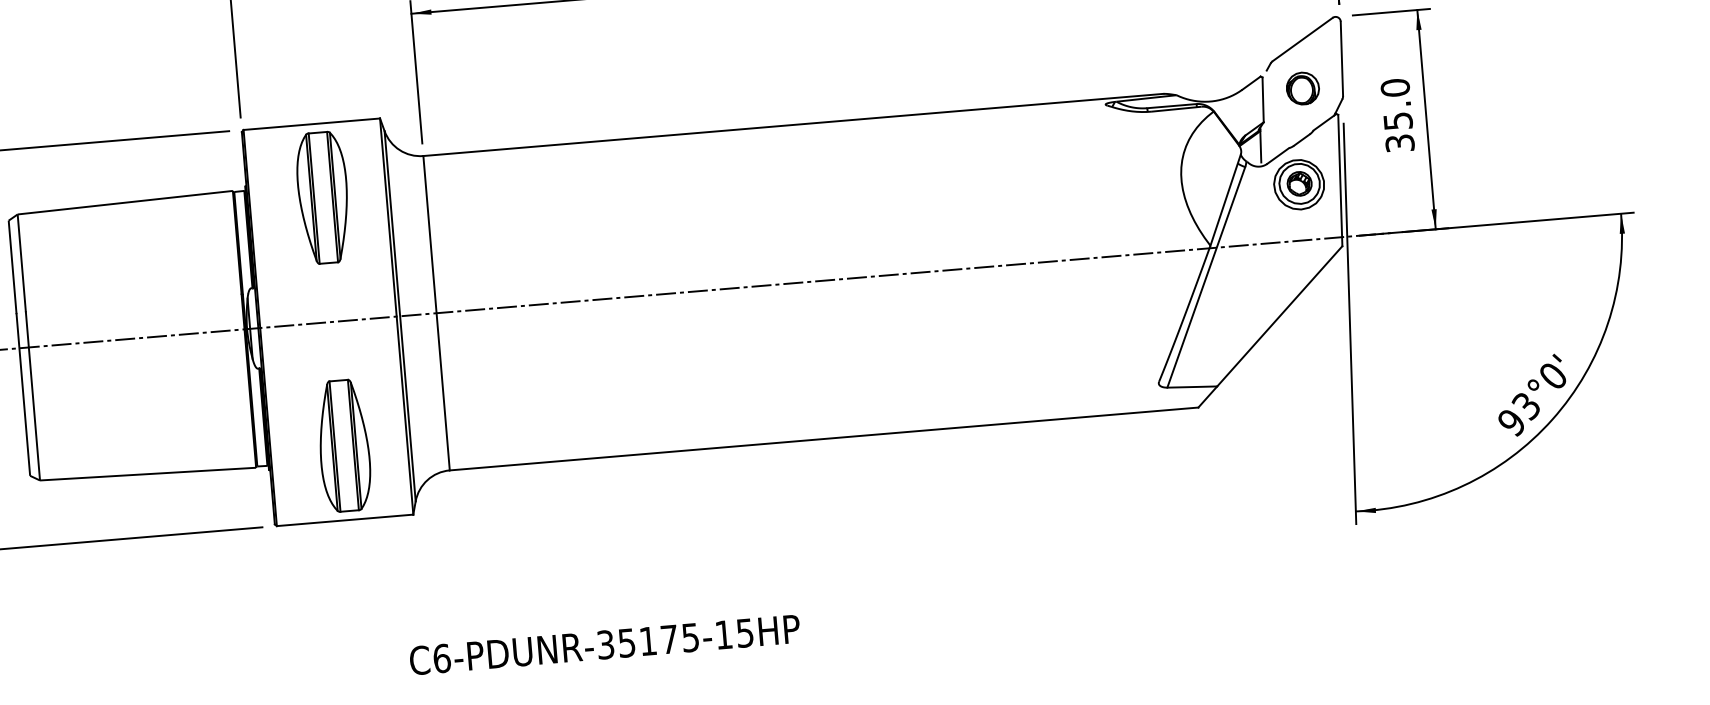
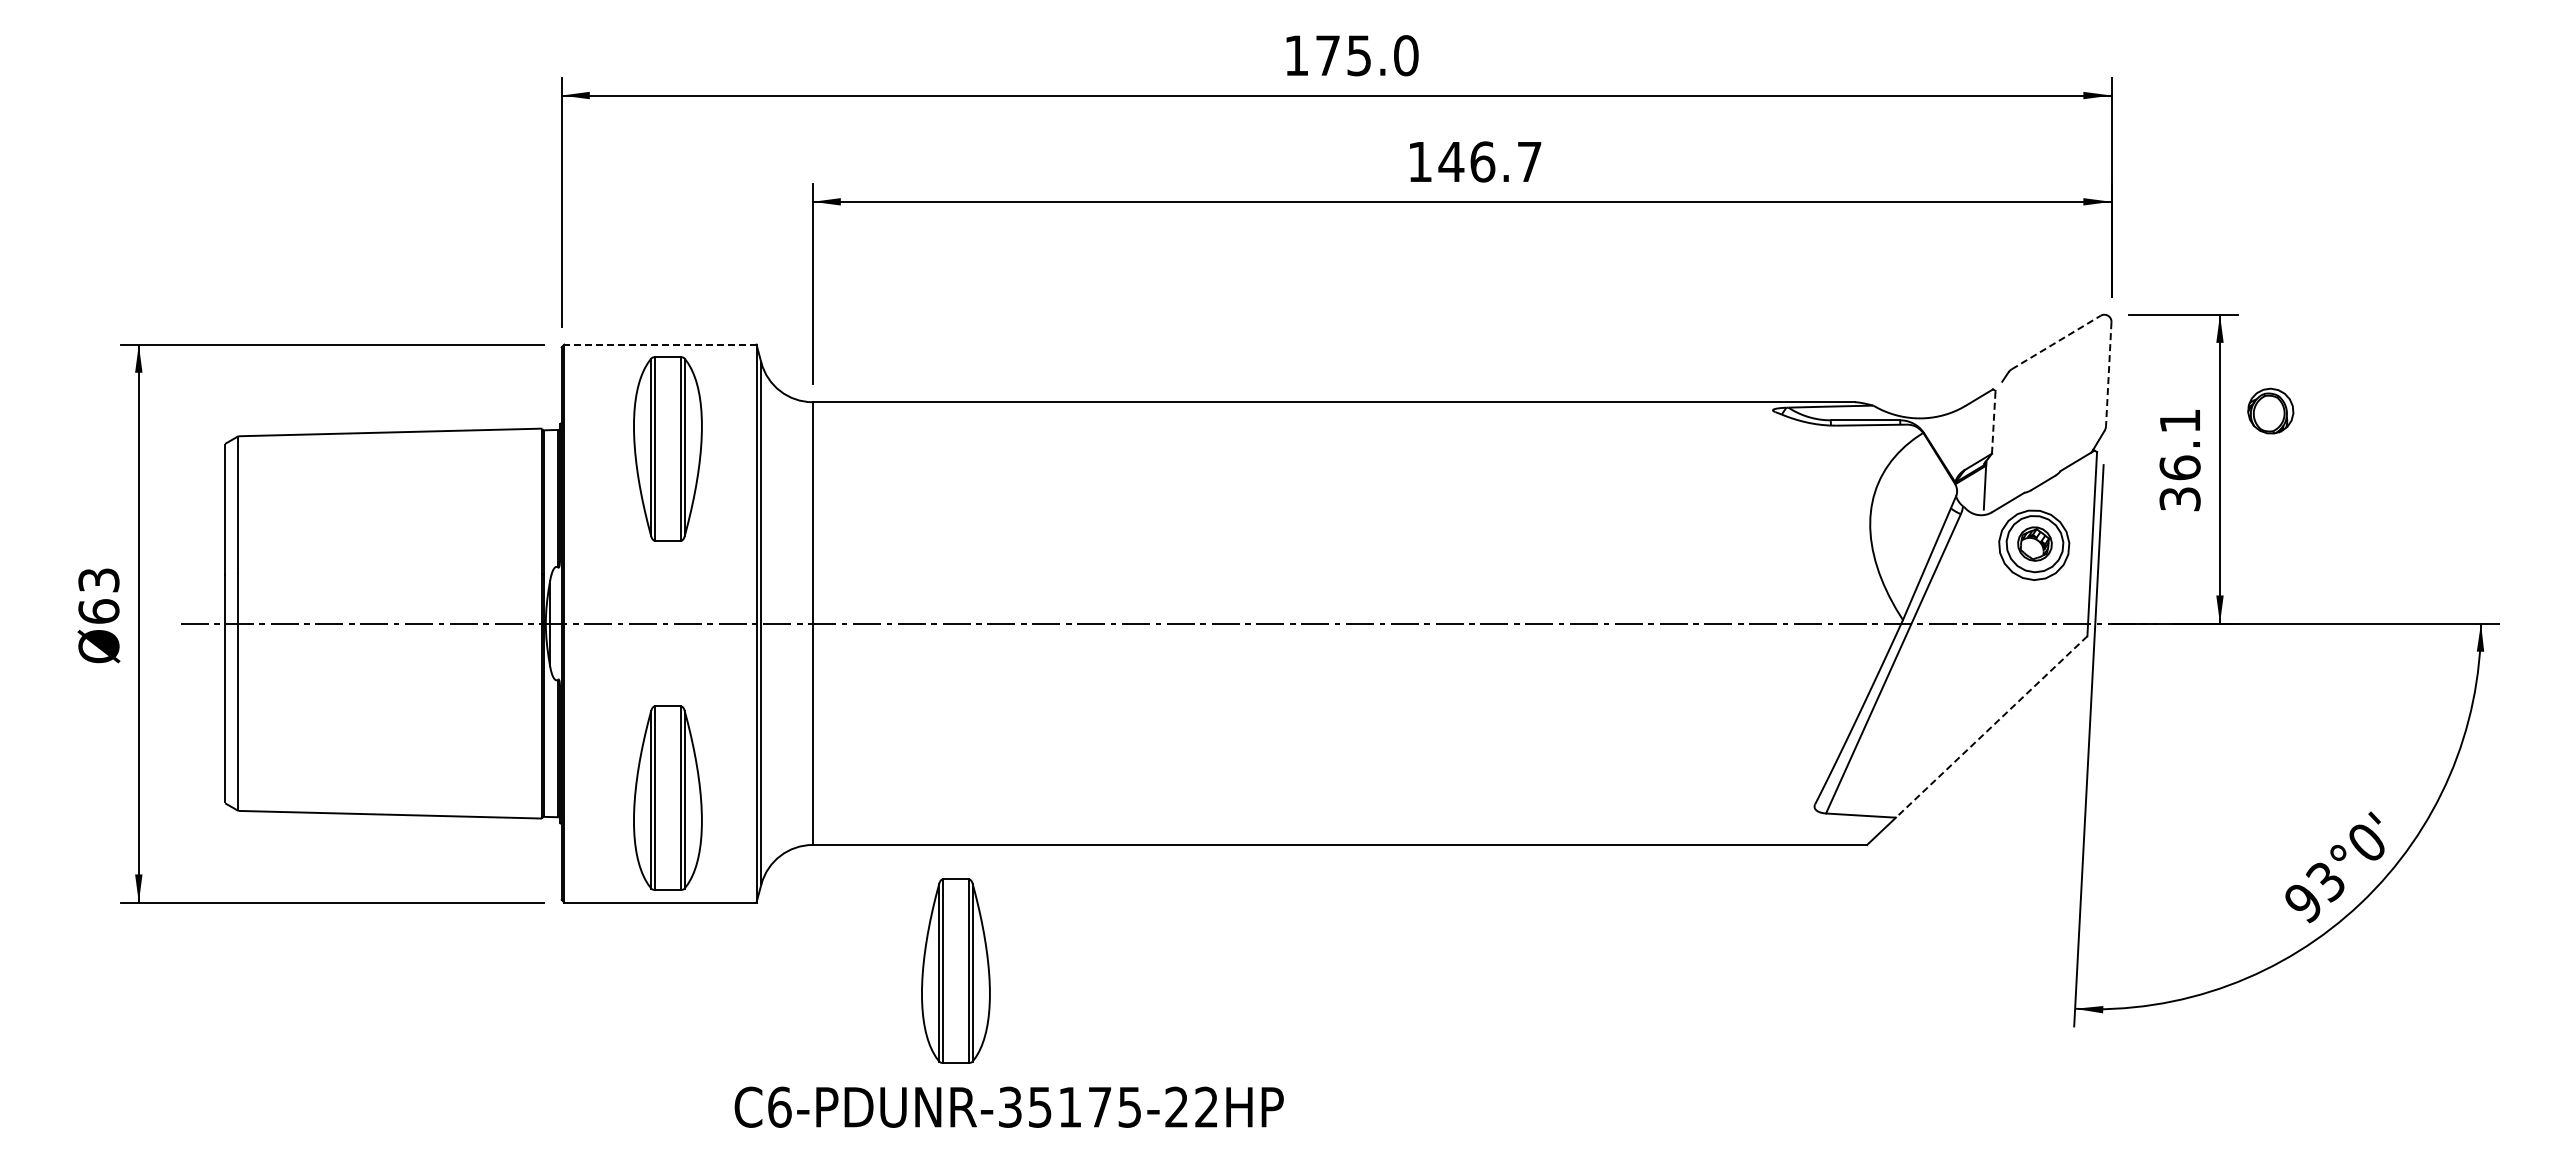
line: (1302, 39) -> (2056, 342), solid -> dashed
line: (1341, 59) -> (2108, 374), solid -> dashed
part: (1302, 88) -> (2270, 410), moved
line: (1262, 99) -> (1993, 421), solid -> dashed
text: (1396, 104) -> (2179, 444), 35.0 -> 36.1
line: (311, 124) -> (659, 344), solid -> dashed
line: (1279, 316) -> (1991, 726), solid -> dashed
part: (558, 551) -> (955, 970), added
text: (734, 633) -> (1191, 1106), C6-PDUNR-35175-15HP -> C6-PDUNR-35175-22HP

